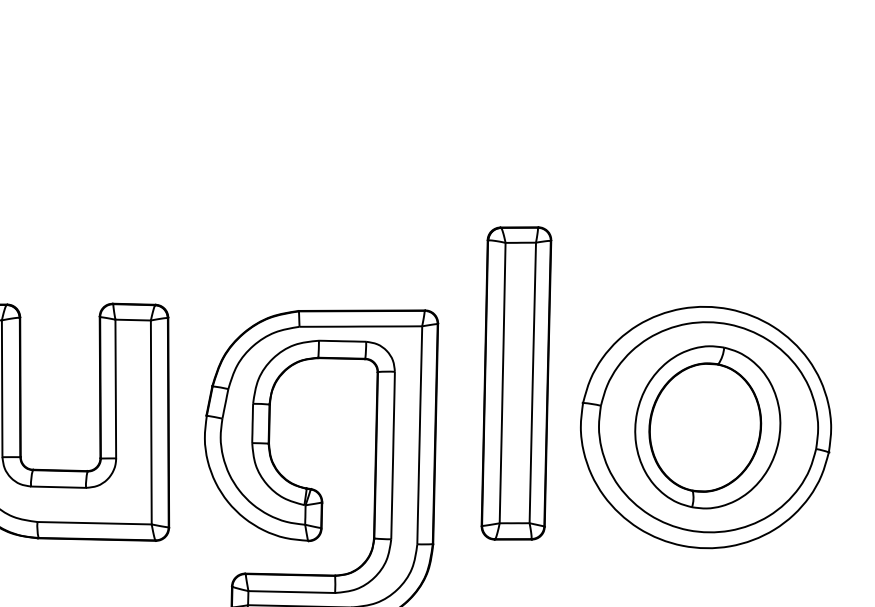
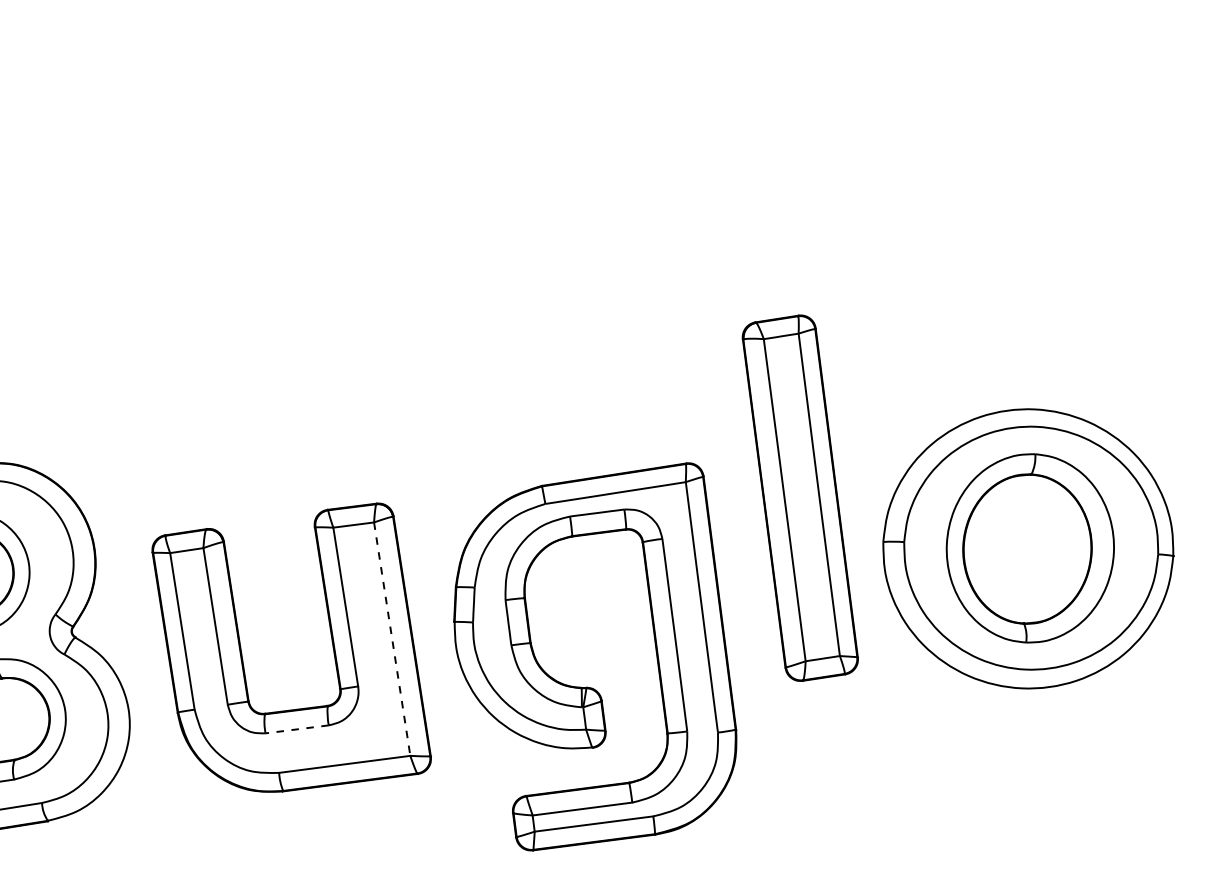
part: (515, 382) -> (799, 497), moved
line: (151, 422) -> (392, 639), solid -> dashed
line: (58, 487) -> (297, 729), solid -> dashed

